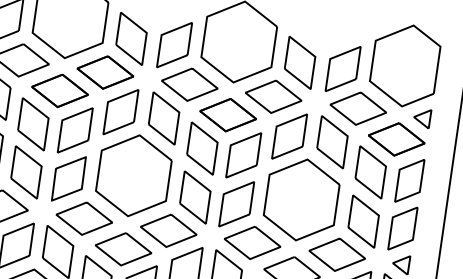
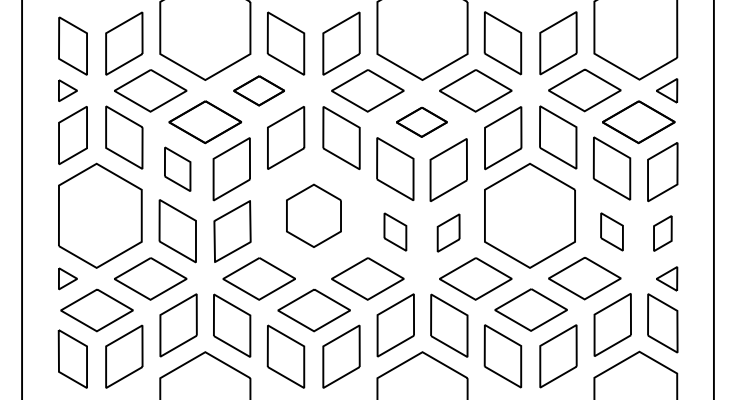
part: (104, 72) -> (258, 90), size x0.7
part: (227, 115) -> (421, 122), size x0.7
part: (33, 124) -> (177, 169), size x0.7
part: (133, 175) -> (313, 215), size x0.6
part: (195, 197) -> (395, 231), size x0.6
part: (236, 203) -> (448, 232), size x0.6
part: (363, 221) -> (611, 231), size x0.6
part: (402, 228) -> (662, 233), size x0.6

